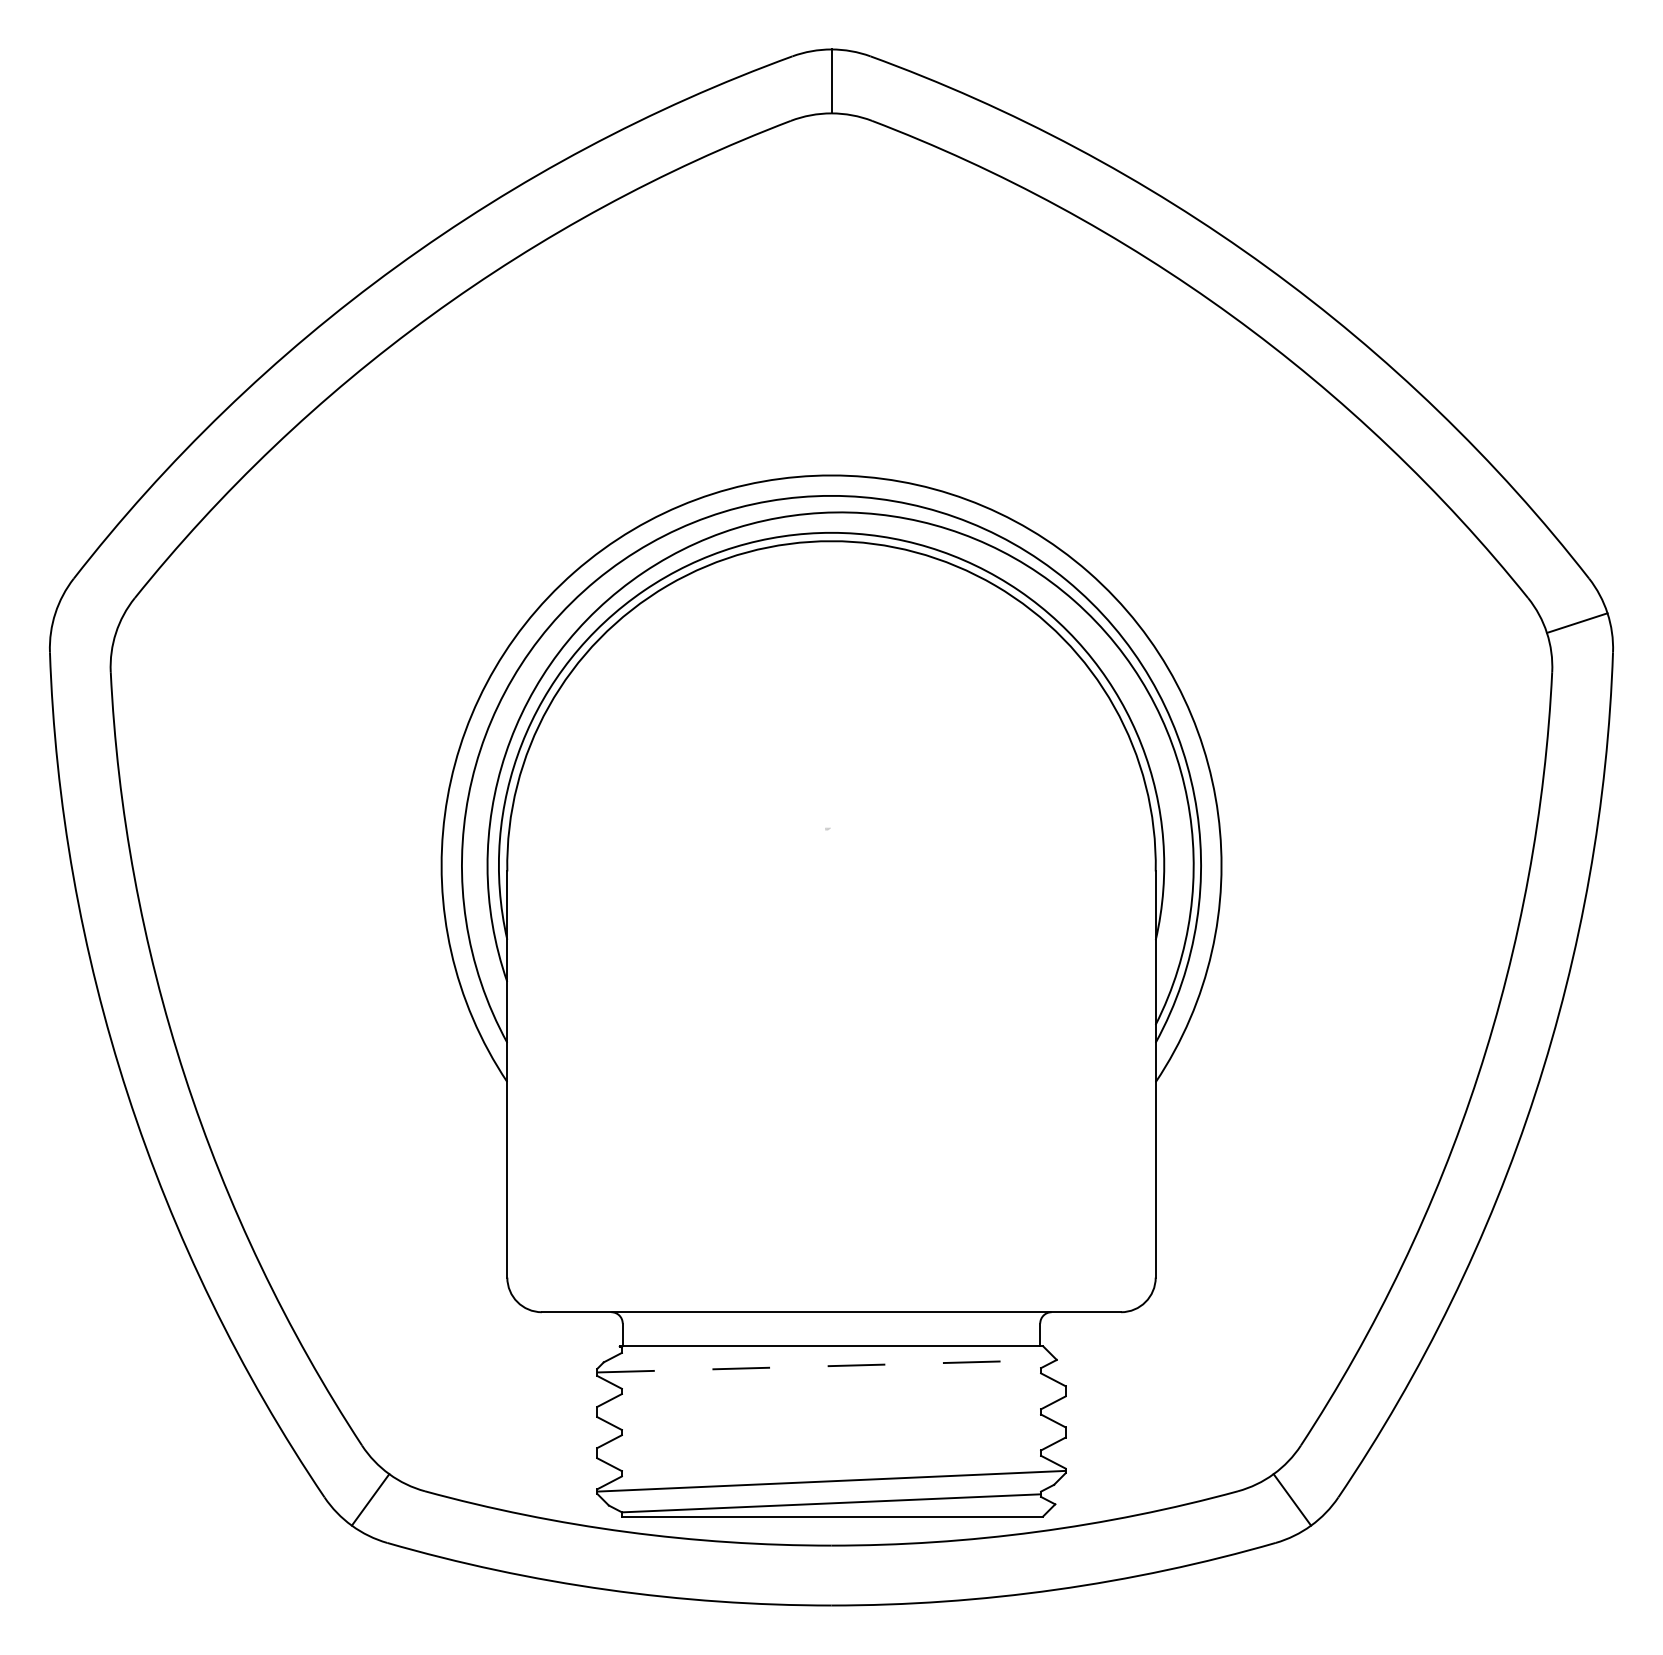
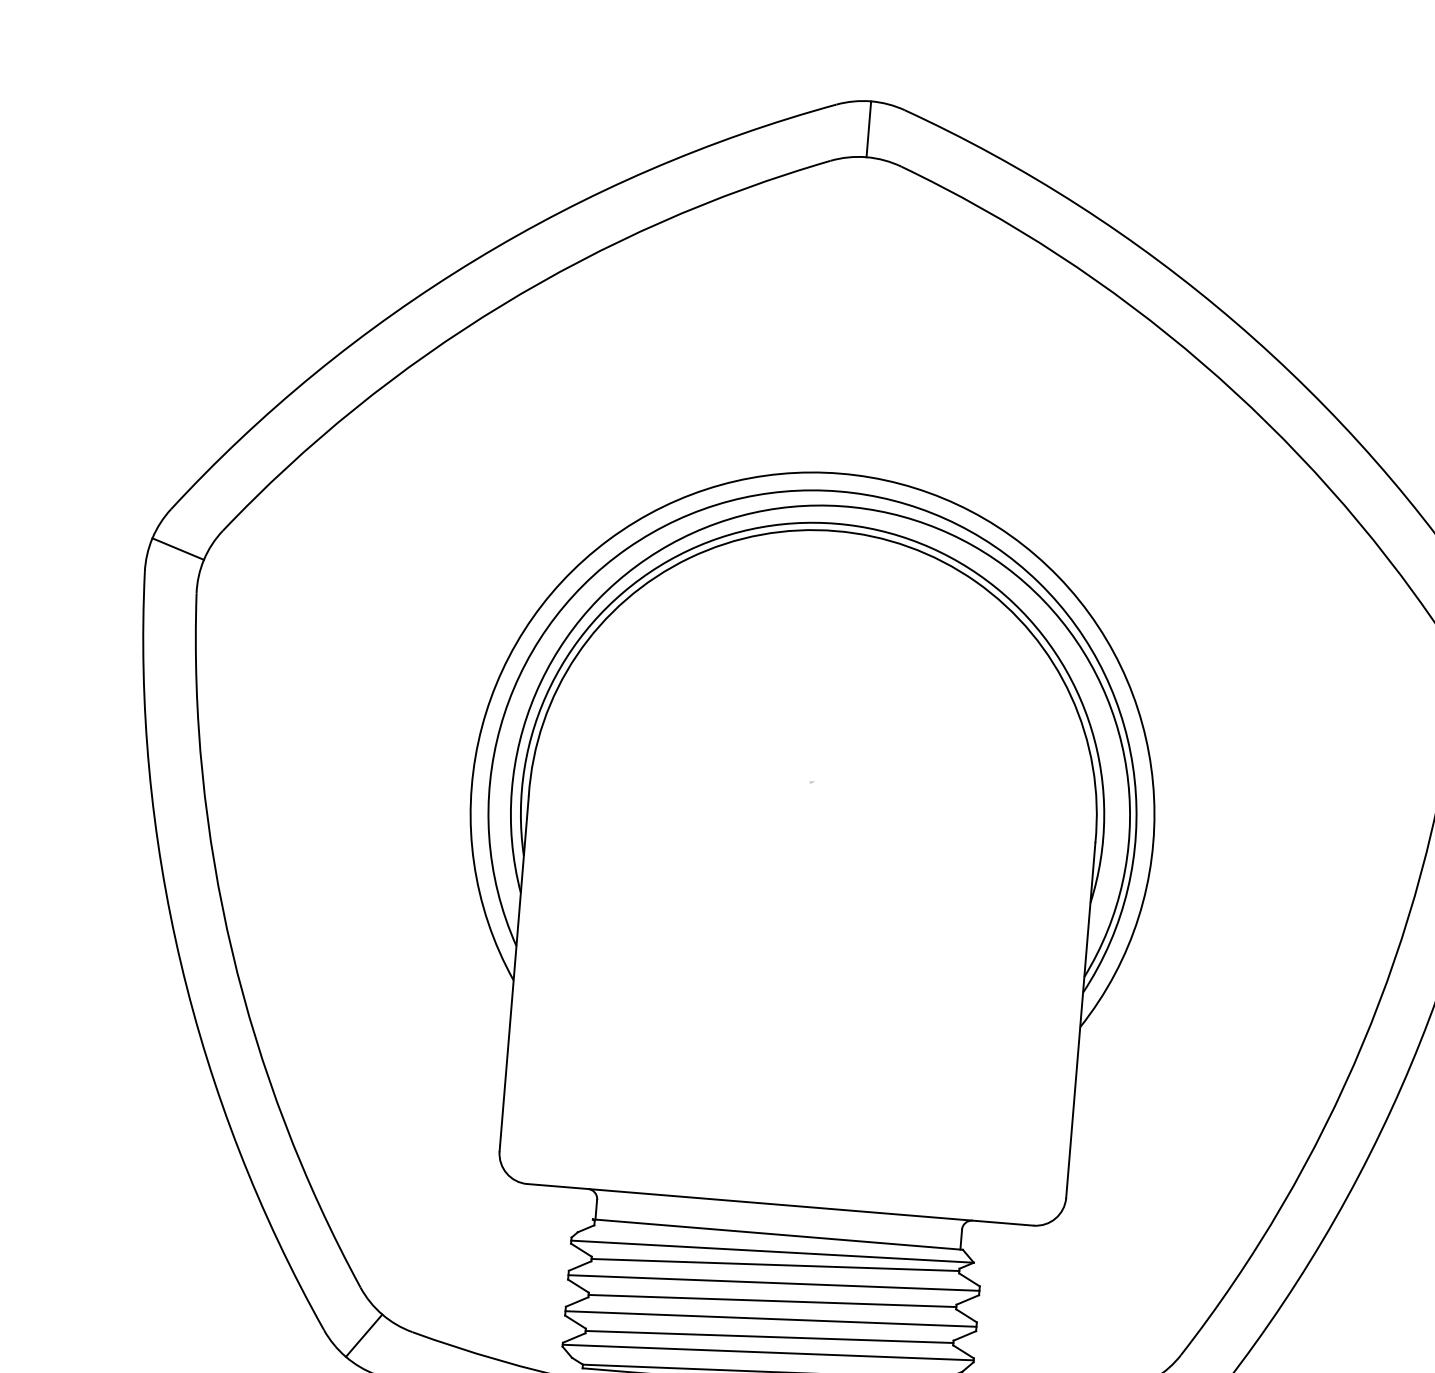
line: (85, 622) -> (178, 548), added
line: (827, 1366) -> (773, 1251), dashed -> solid
line: (831, 1380) -> (775, 1264), added
line: (831, 1401) -> (773, 1282), added
line: (831, 1421) -> (772, 1300), added
line: (831, 1442) -> (771, 1318), added
line: (831, 1463) -> (769, 1337), added

